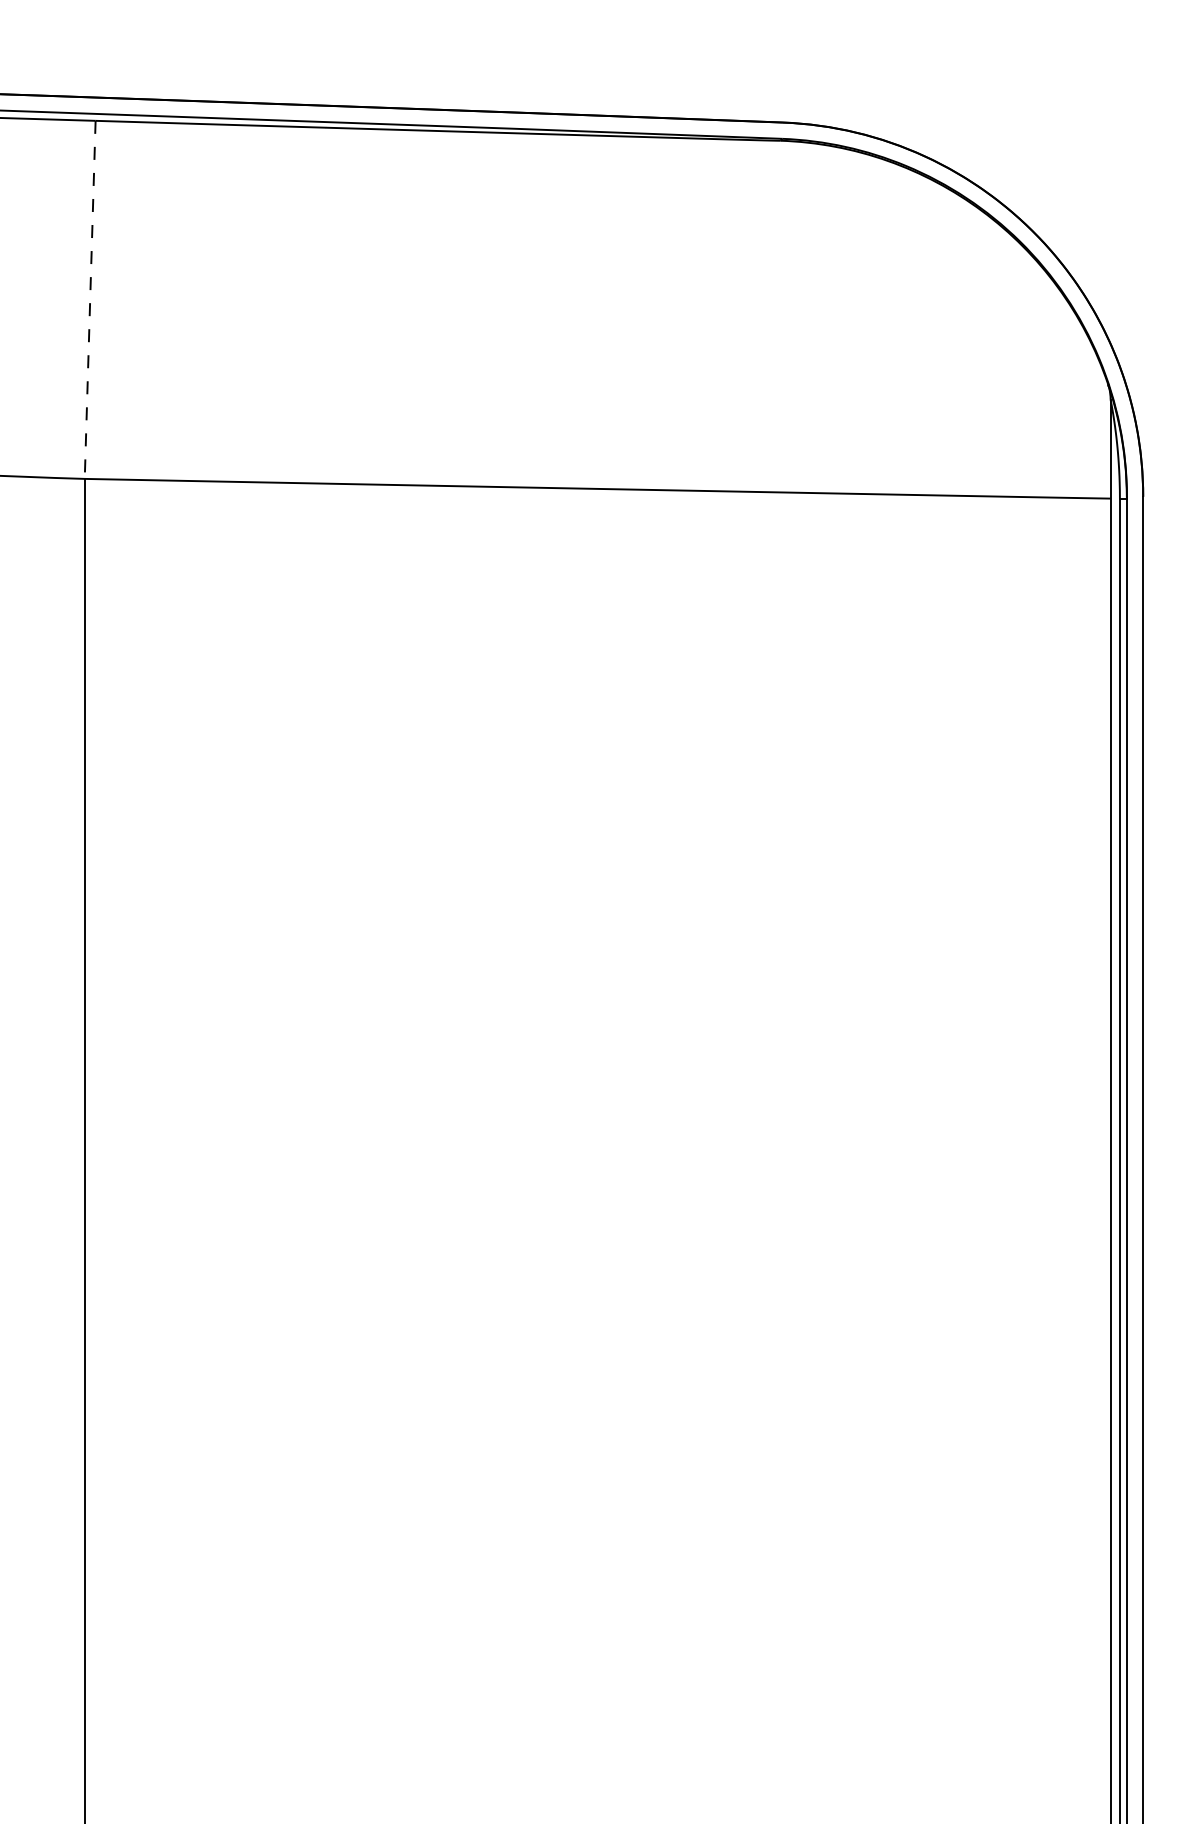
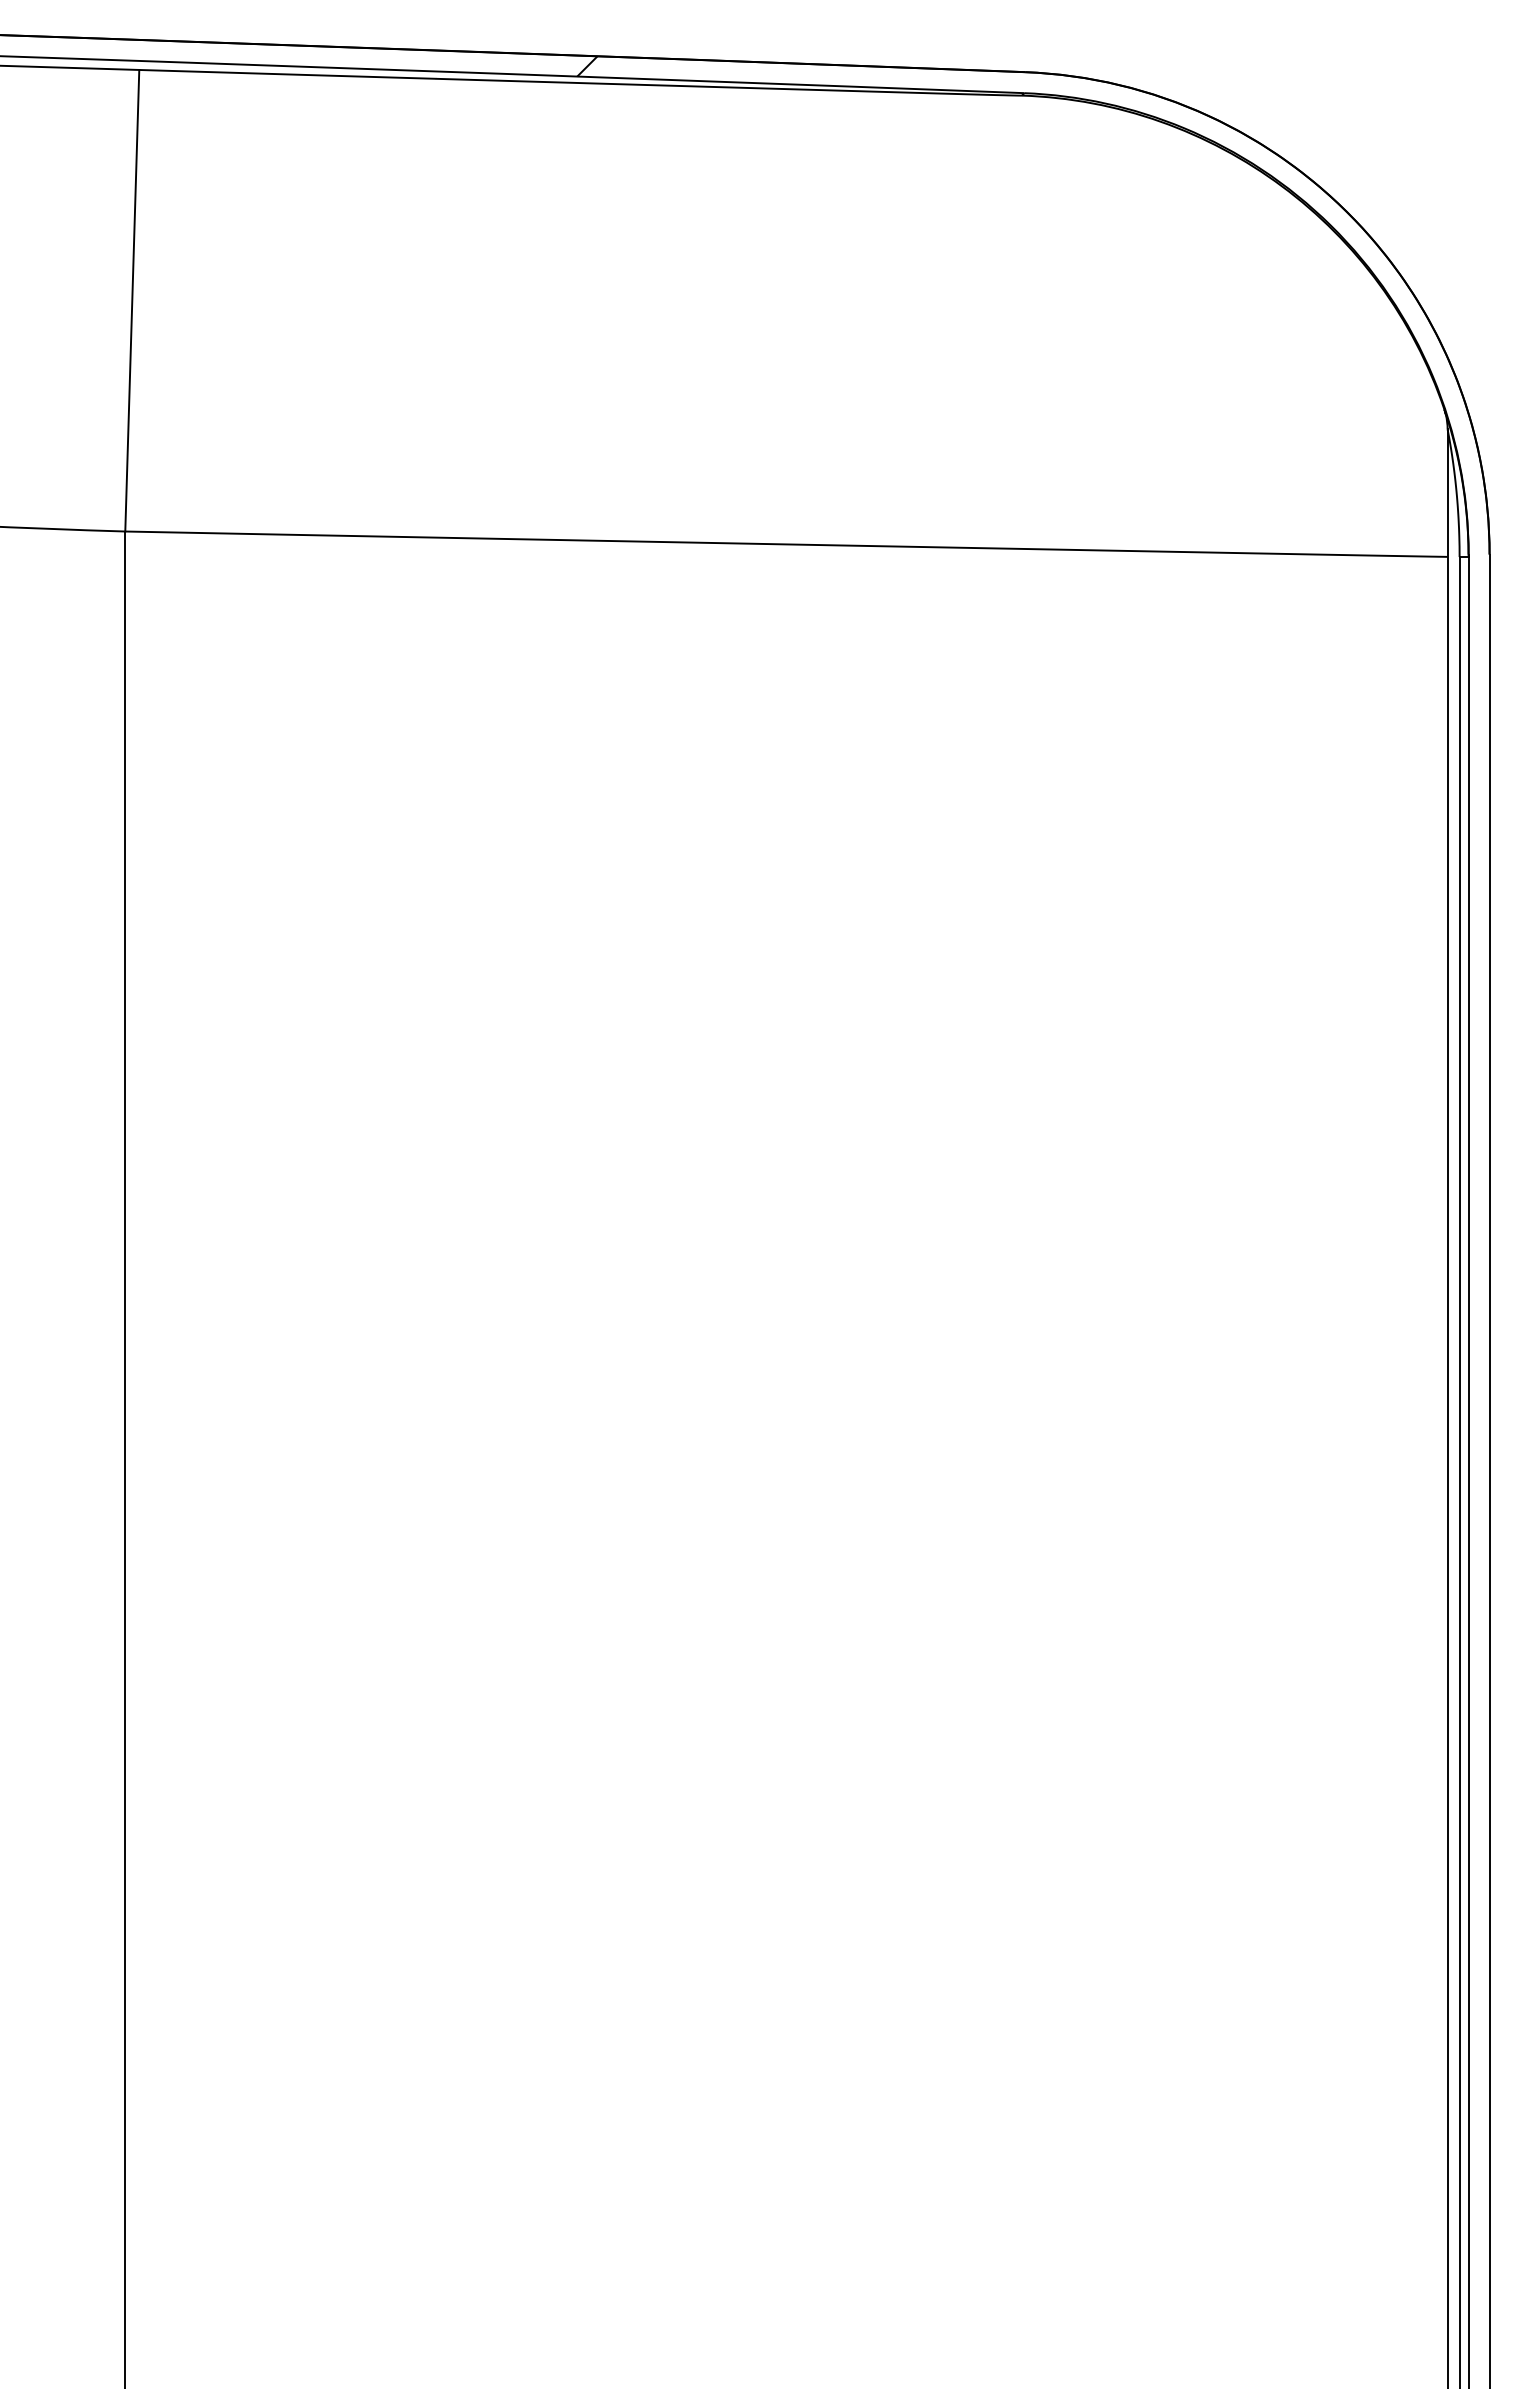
hatch: (443, 118) -> (587, 66), added
line: (90, 299) -> (132, 300), dashed -> solid

